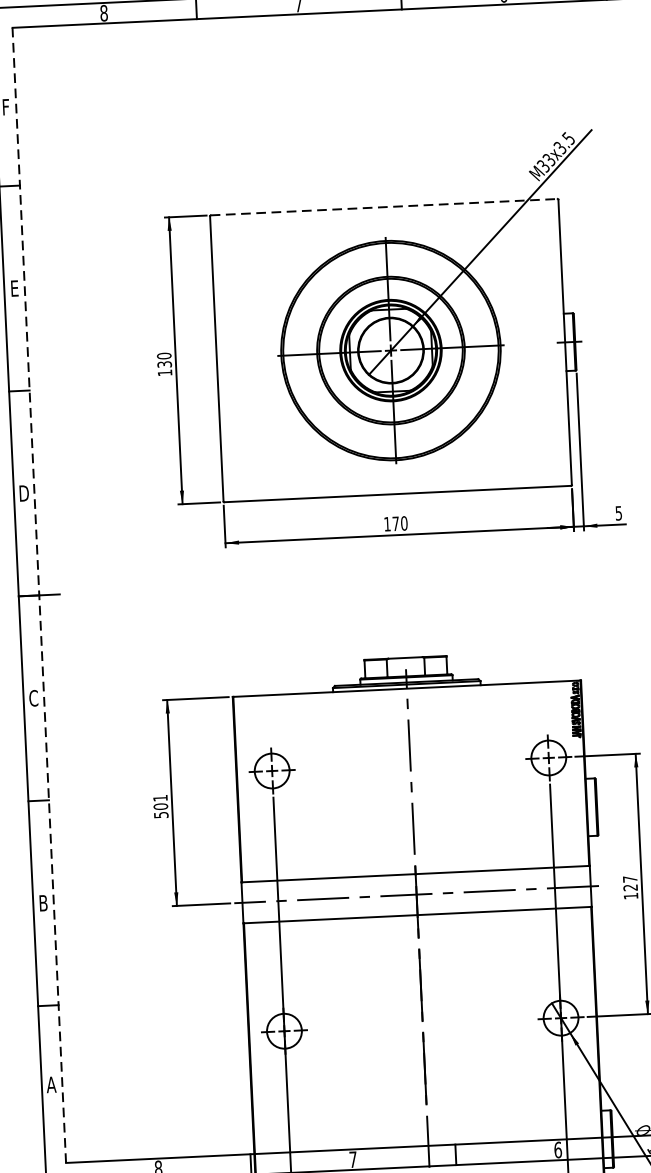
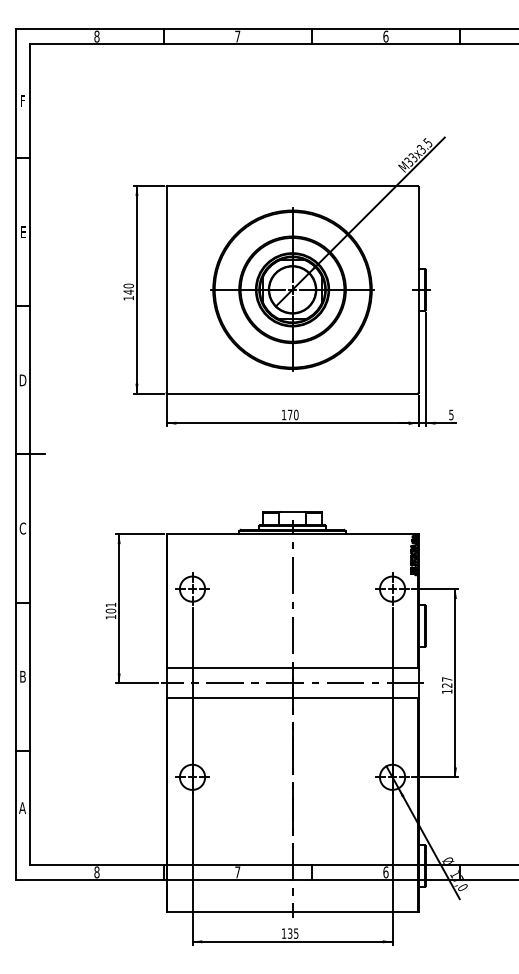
line: (384, 207) -> (292, 186), dashed -> solid
text: (164, 363) -> (128, 291), 130 -> 140
line: (39, 594) -> (30, 453), dashed -> solid
text: (160, 815) -> (110, 617), 501 -> 101

